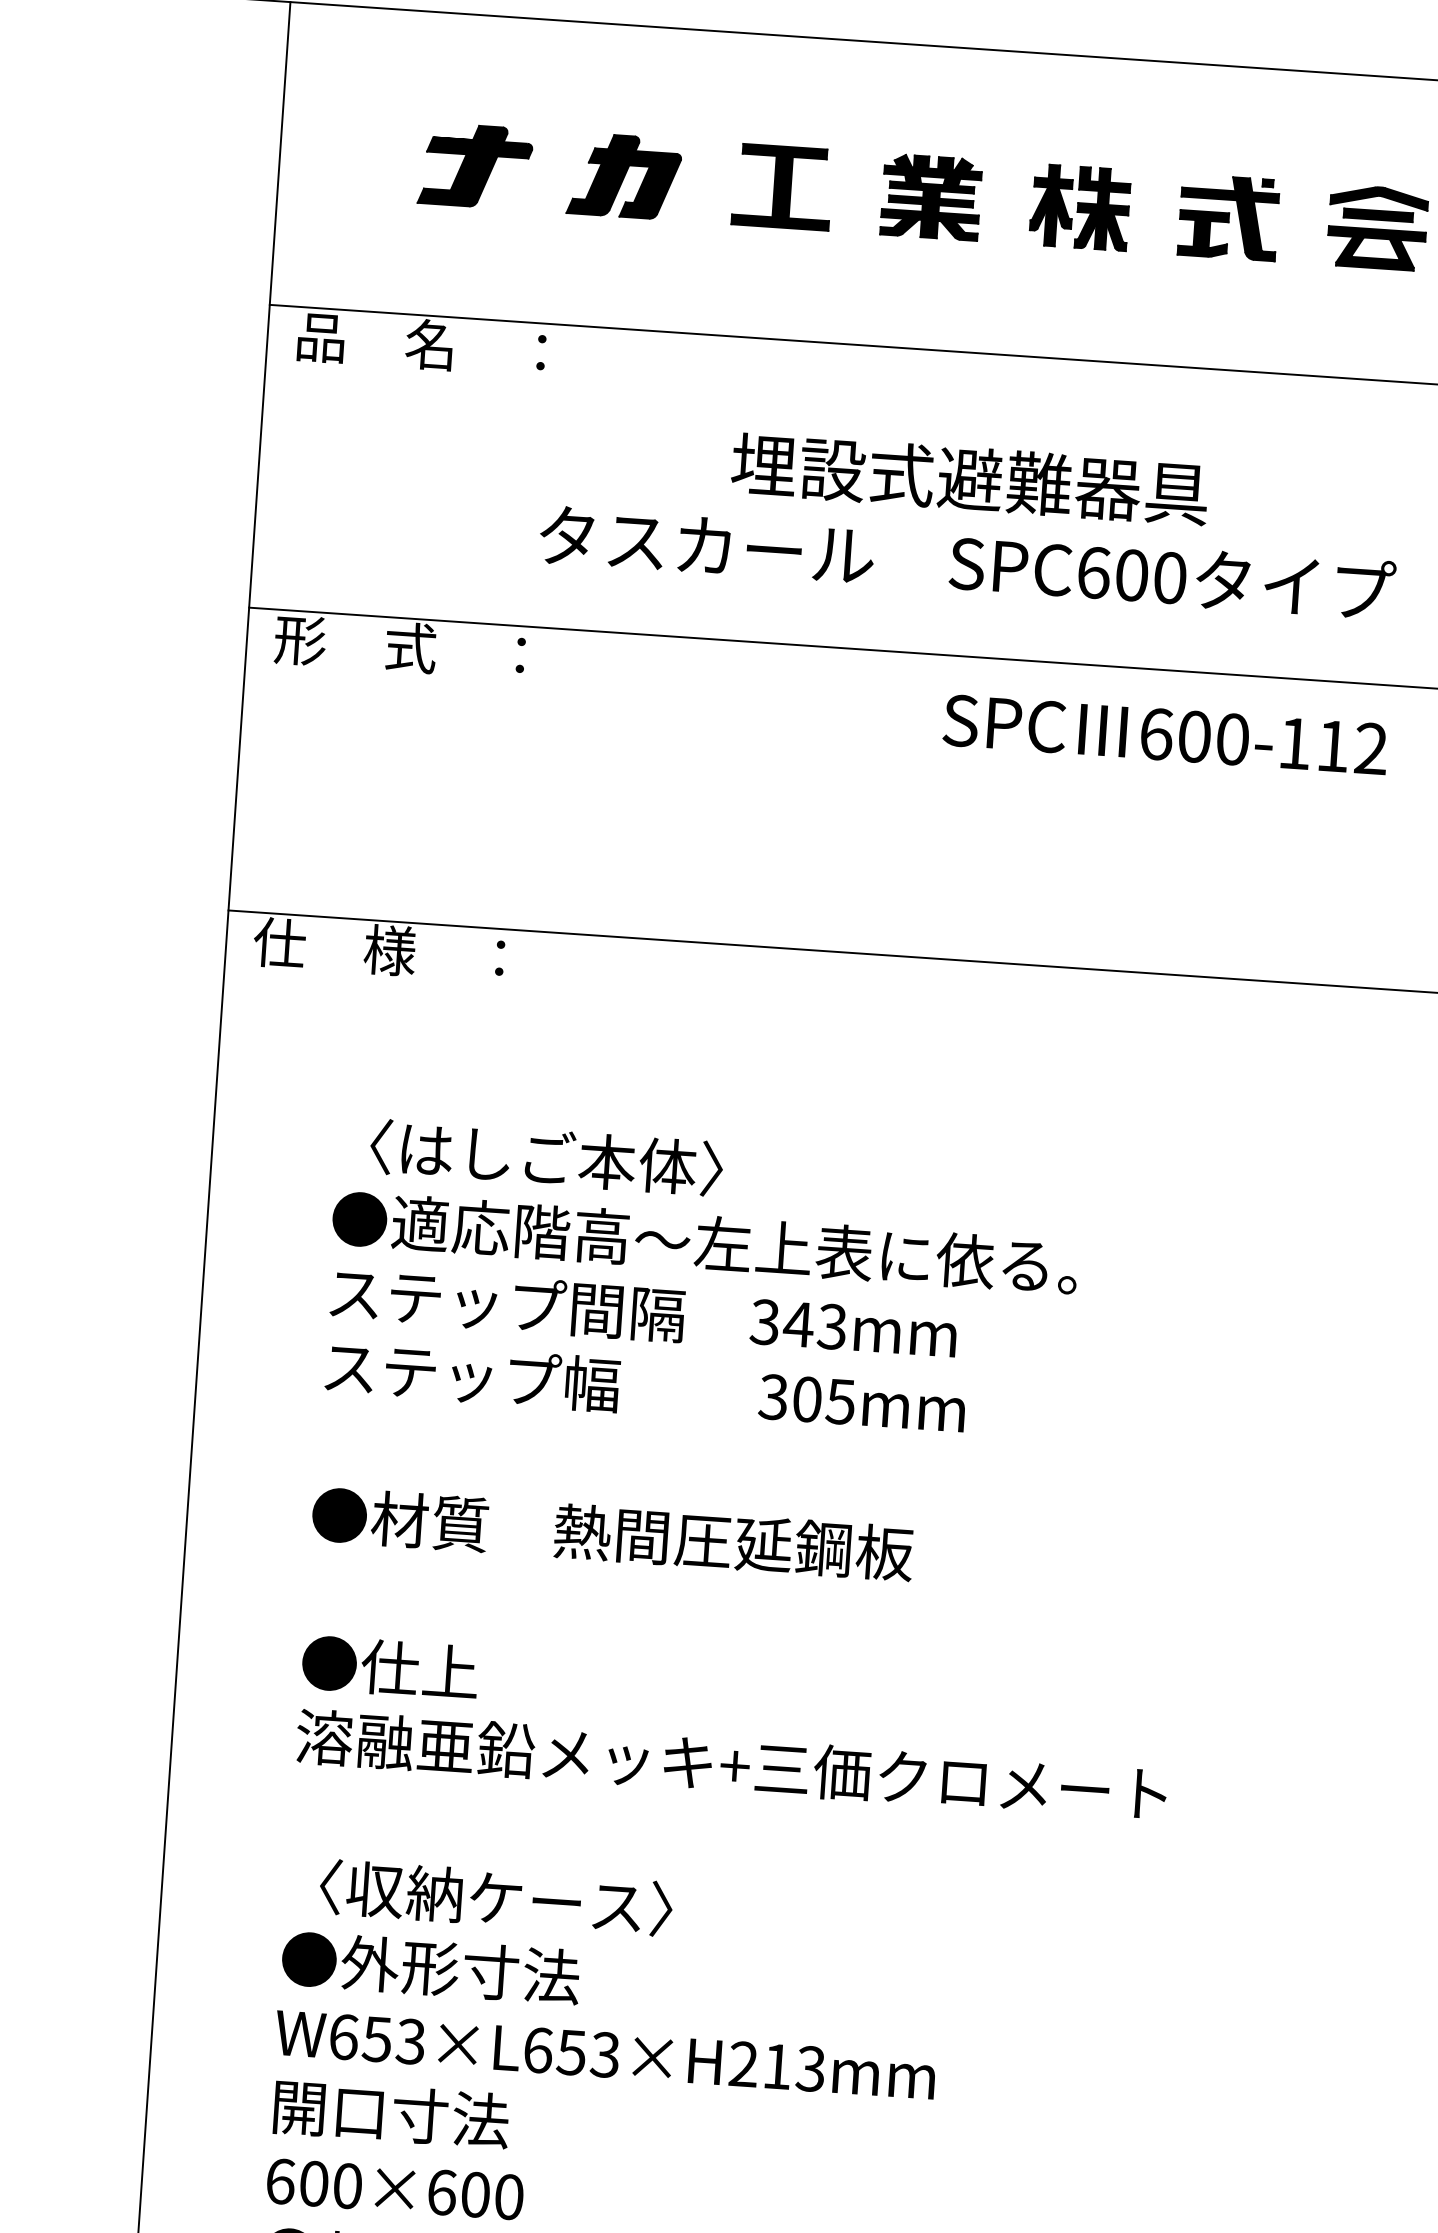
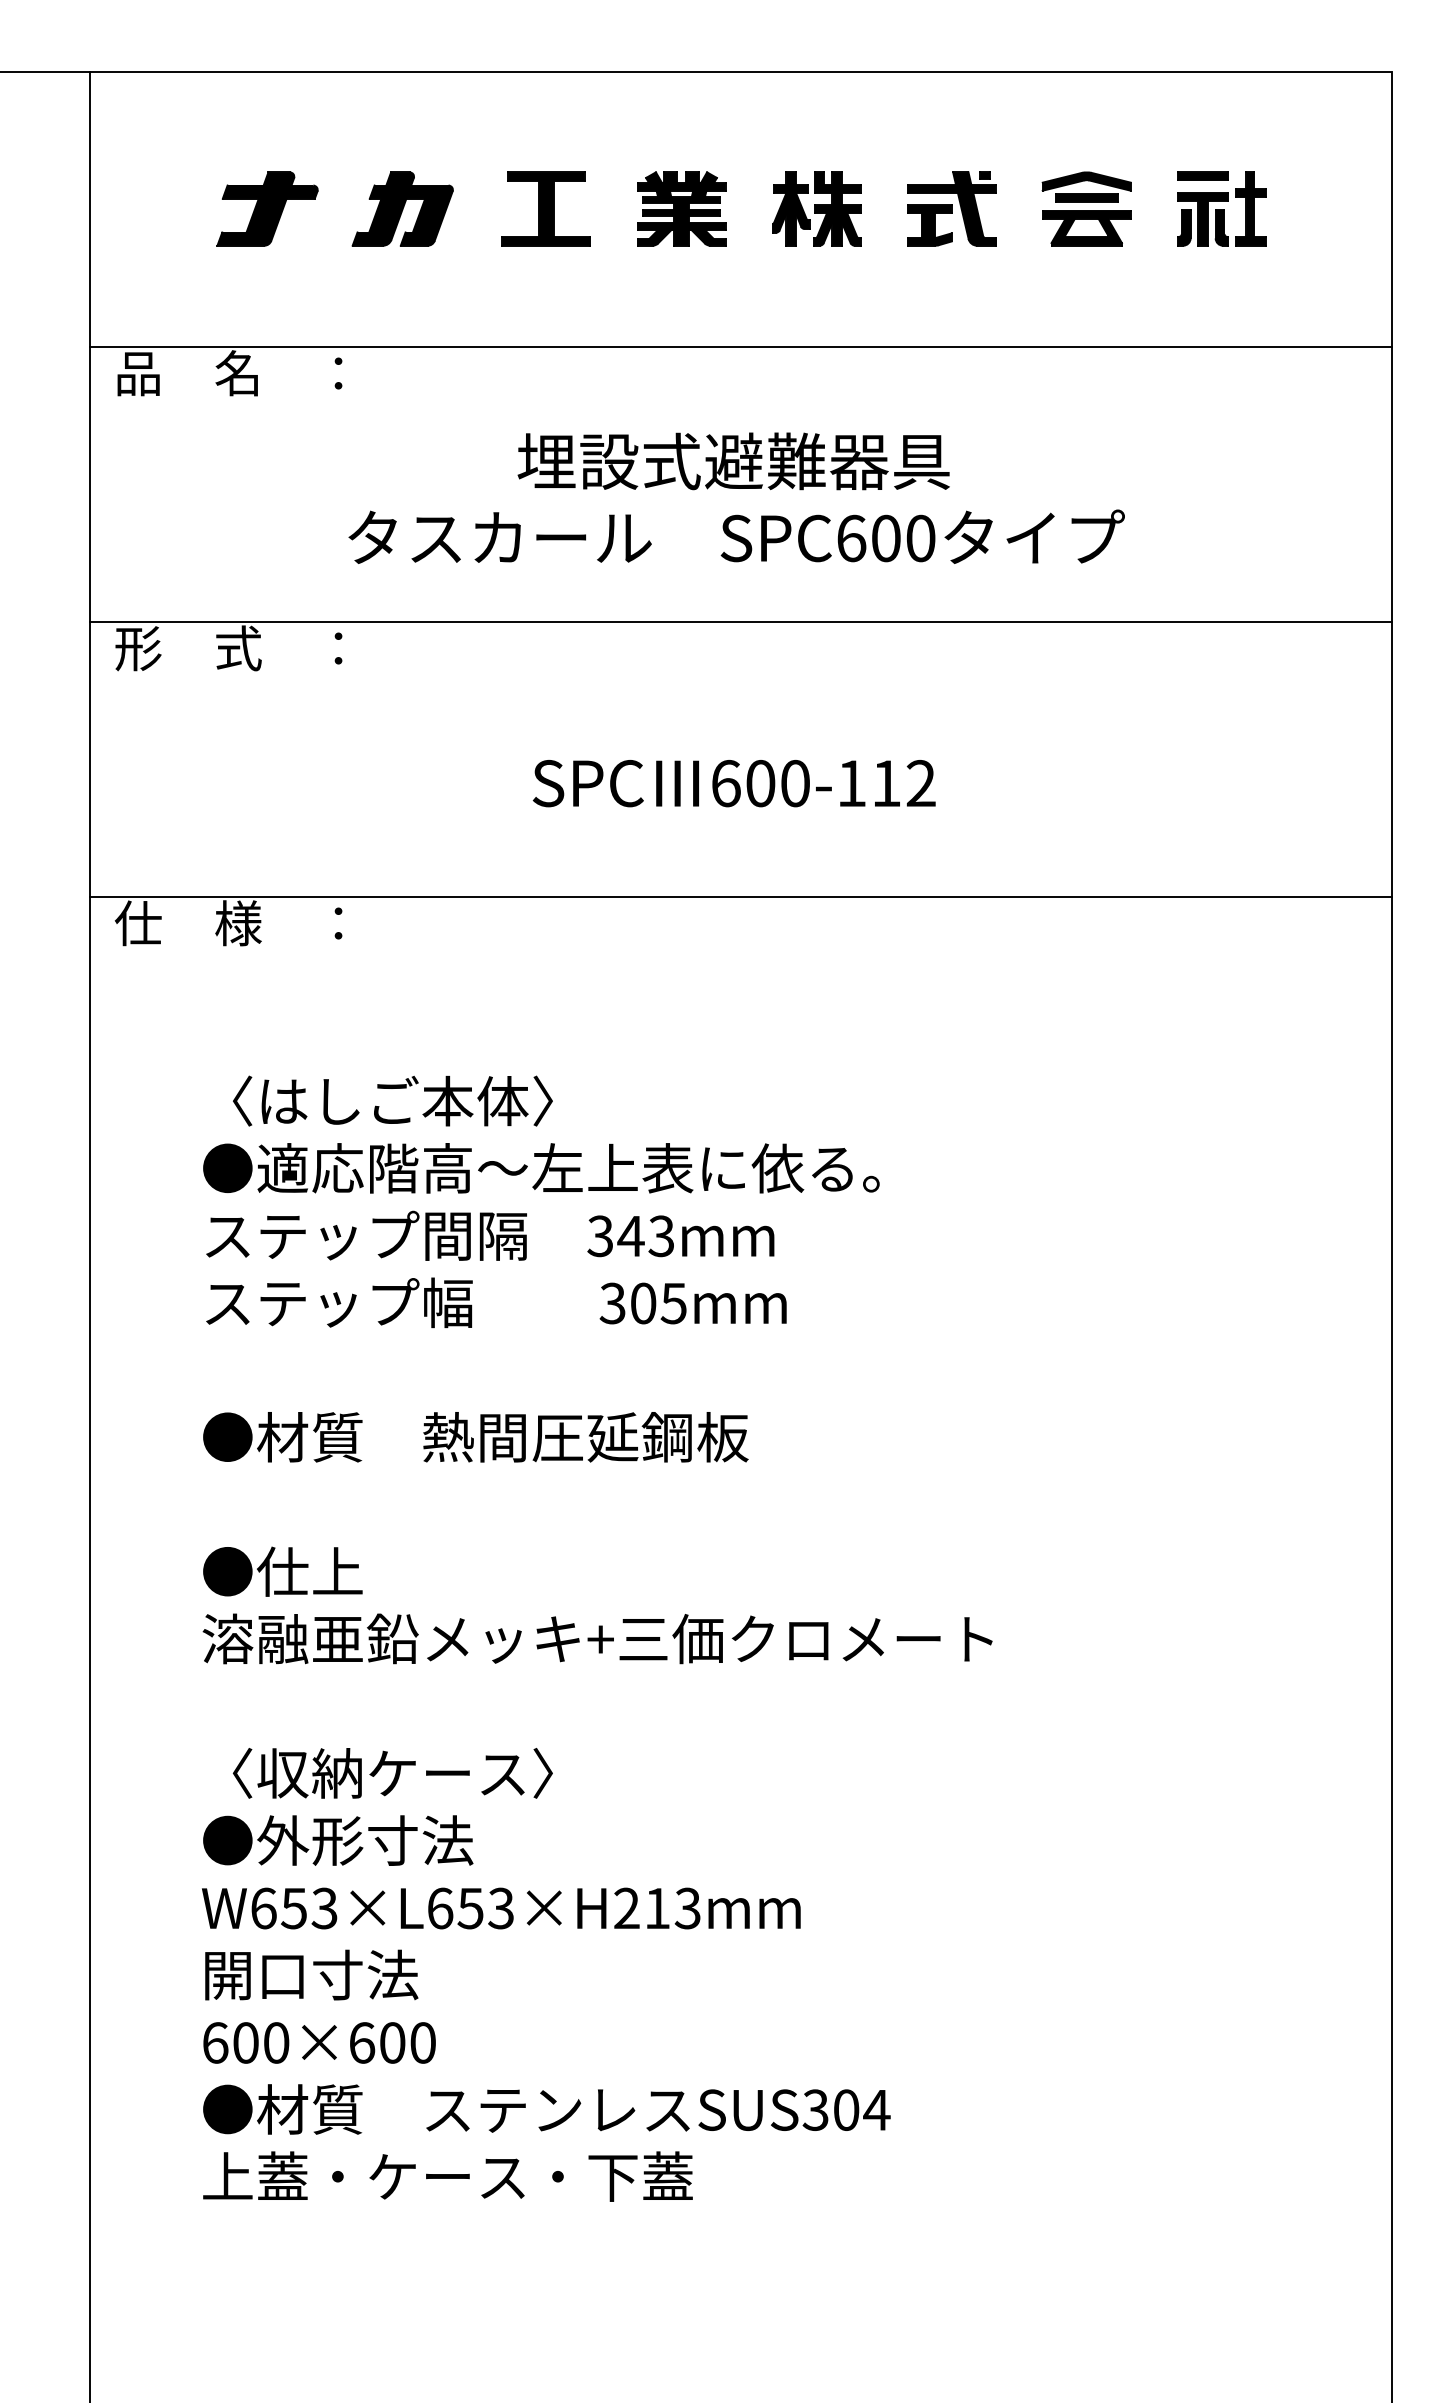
text: (1164, 734) -> (733, 783), moved

